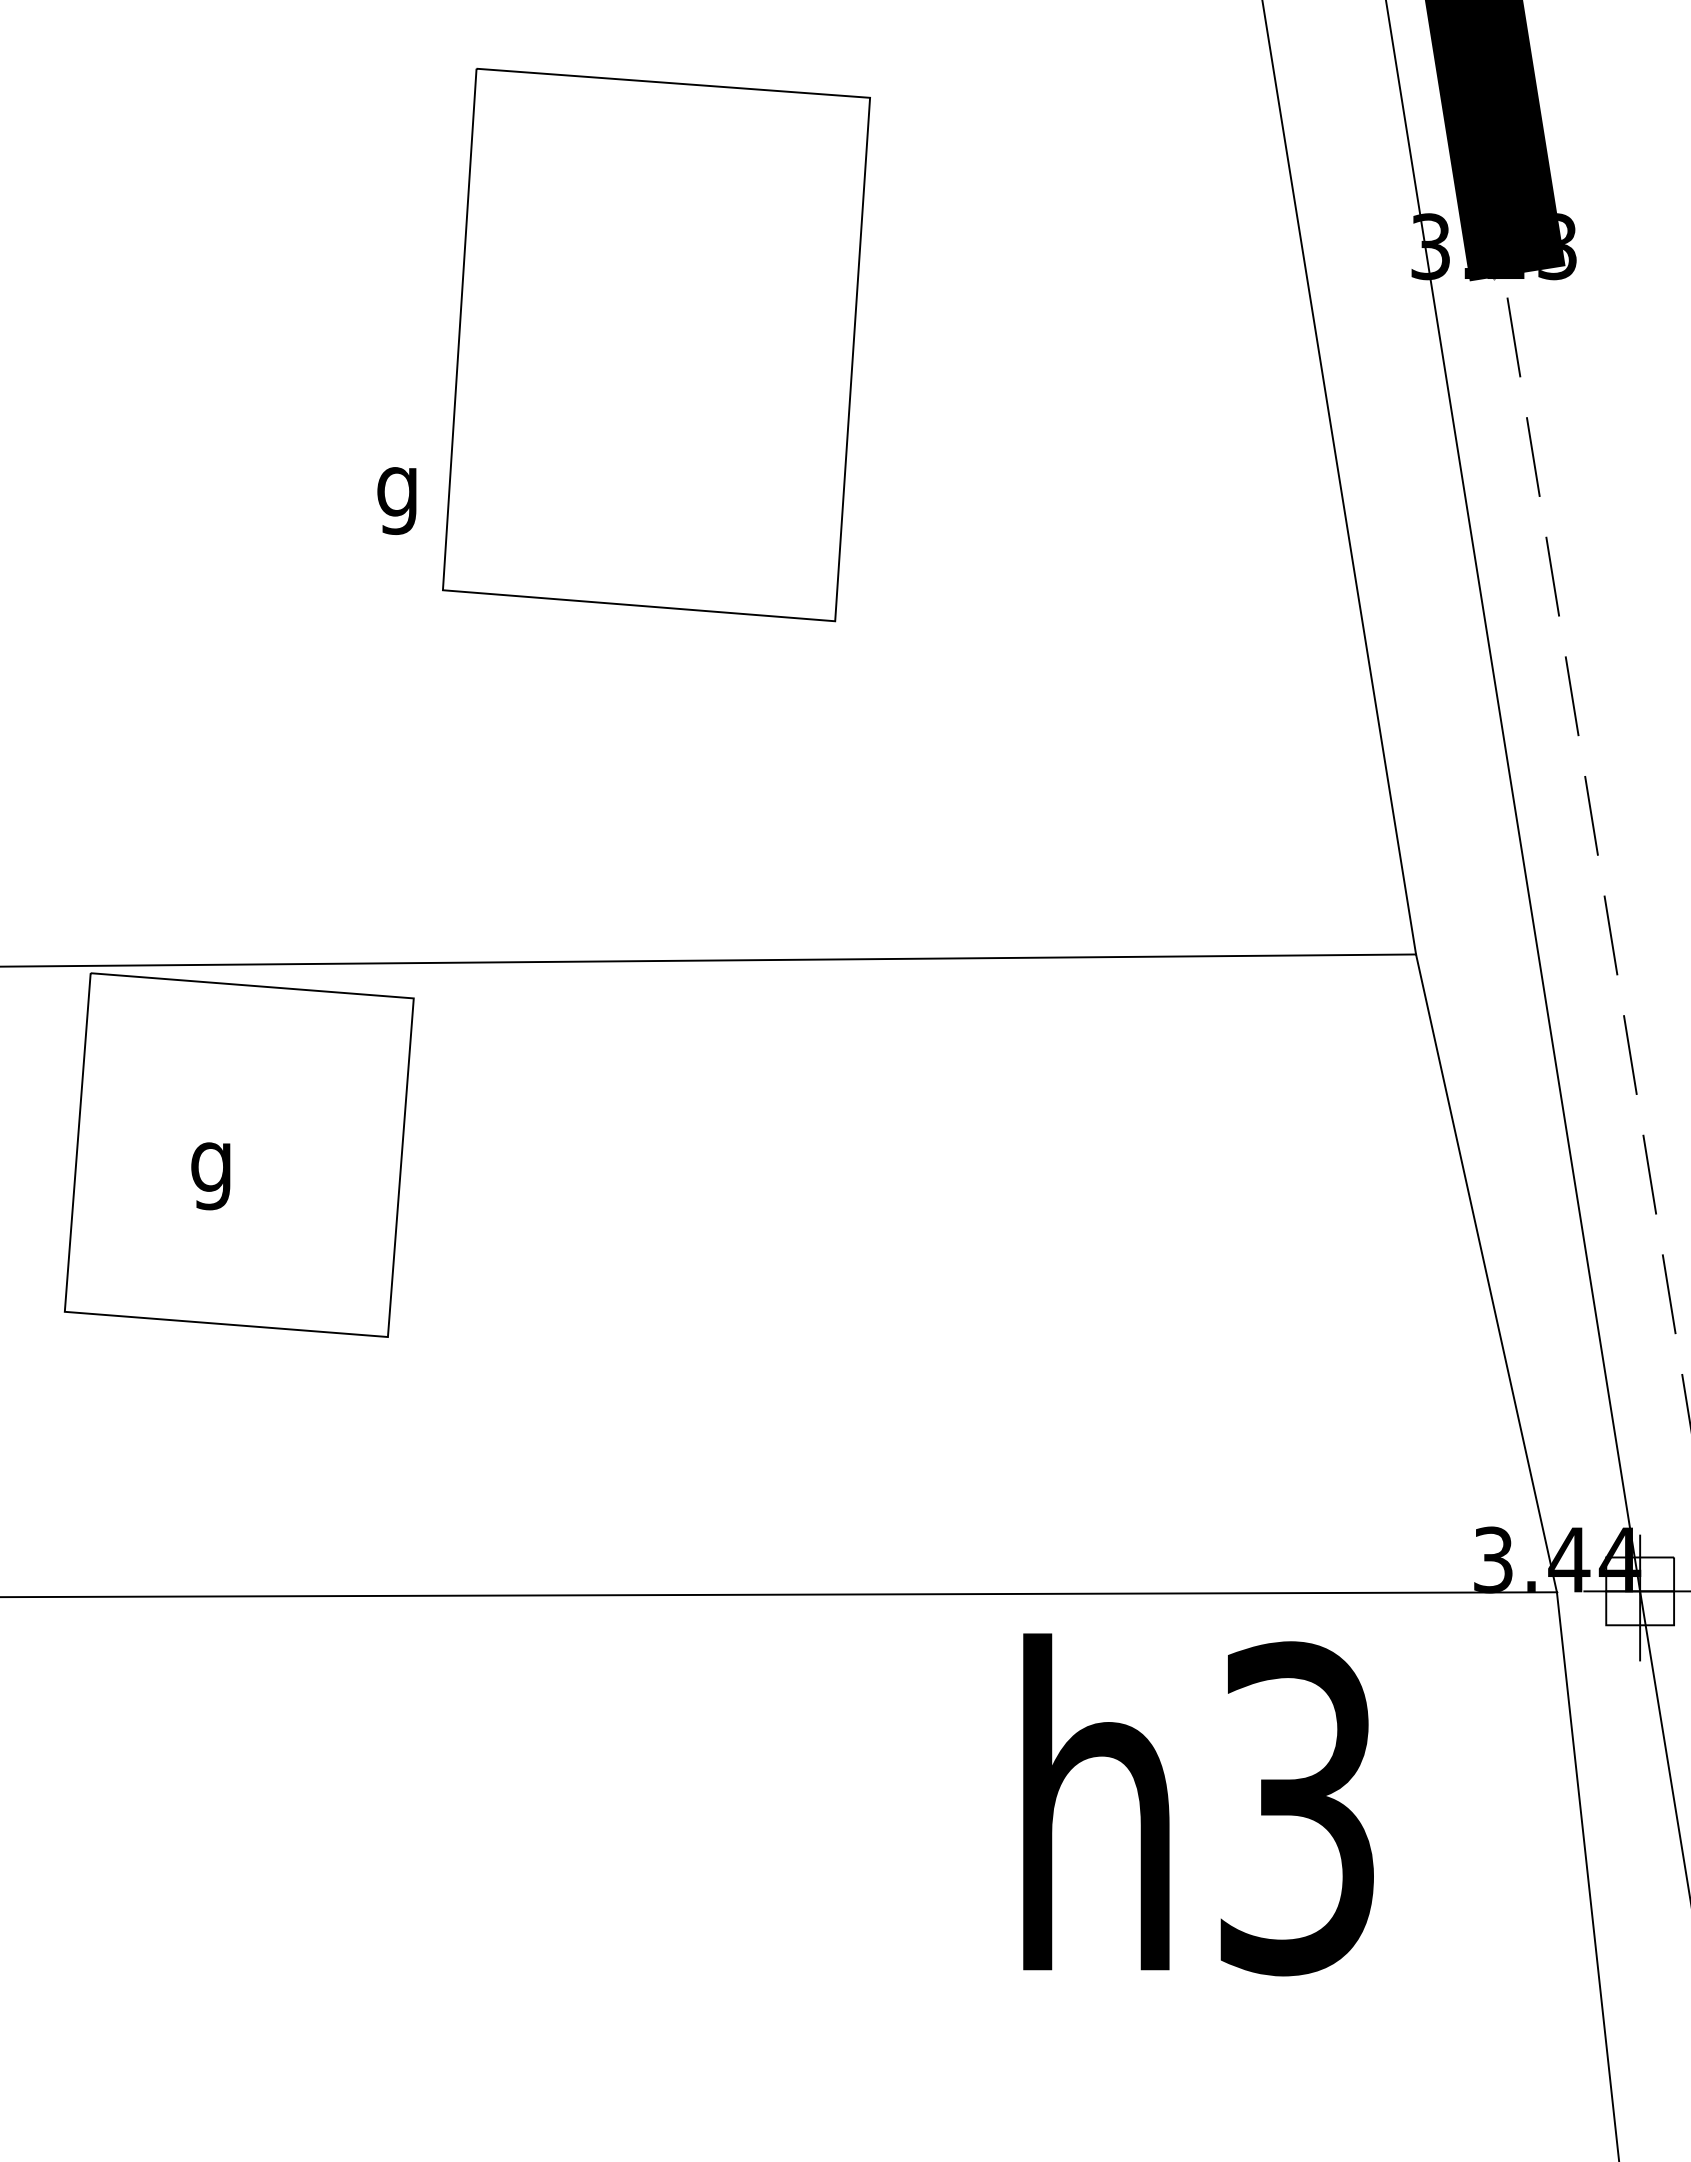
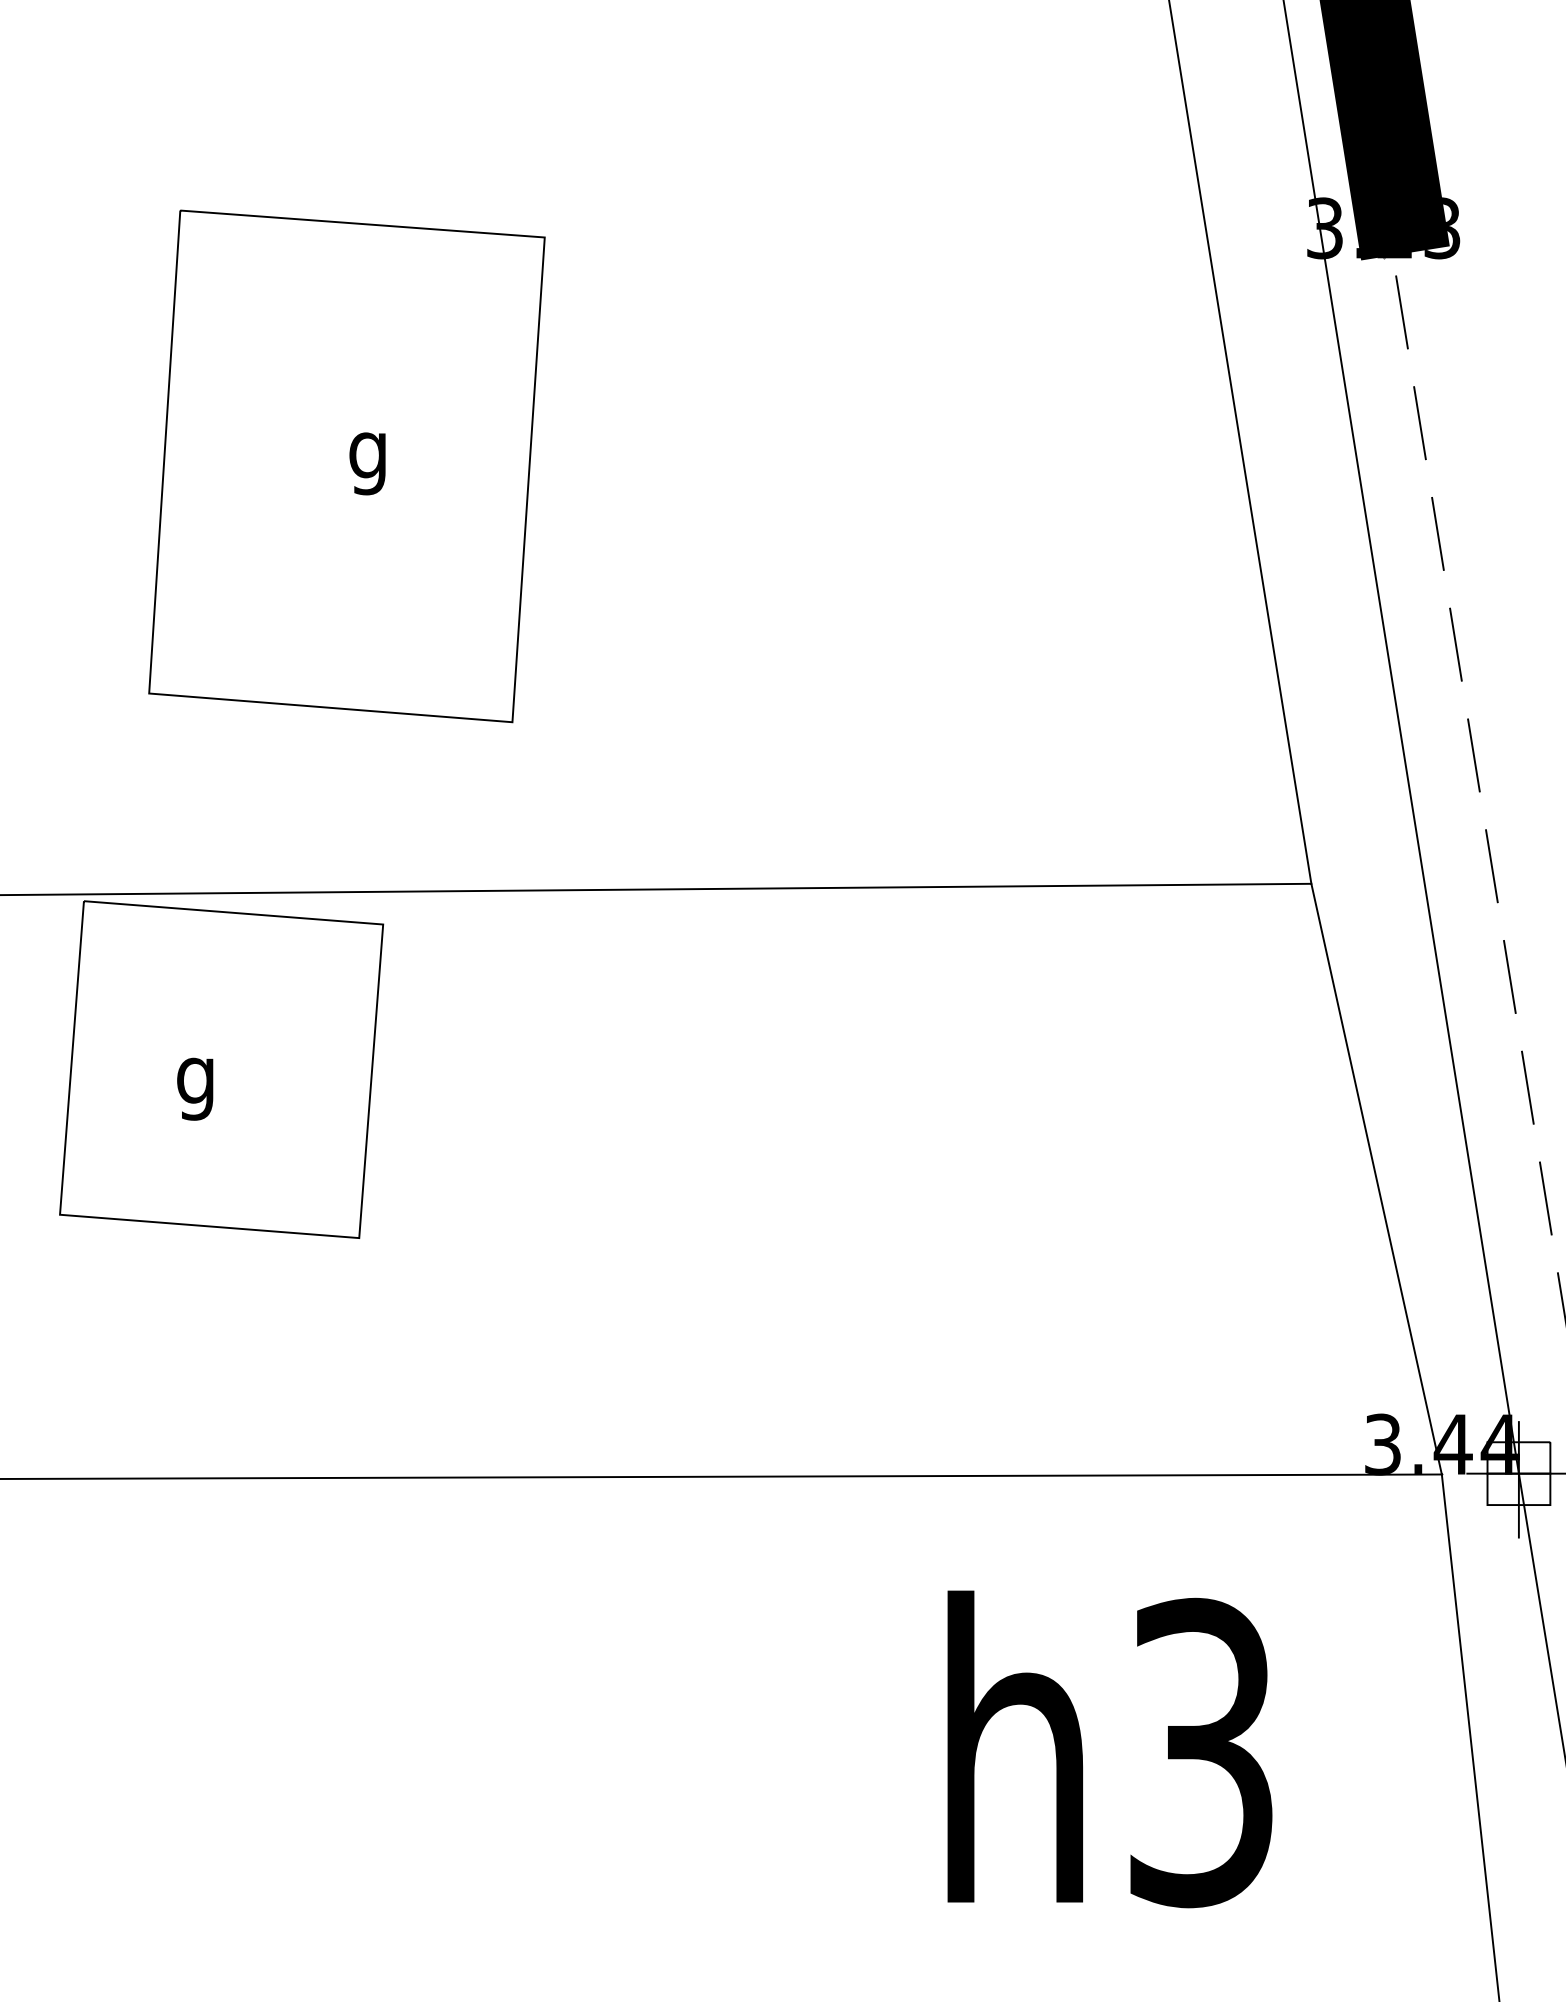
part: (655, 345) -> (346, 466), moved
text: (1198, 1805) -> (1109, 1749), moved

